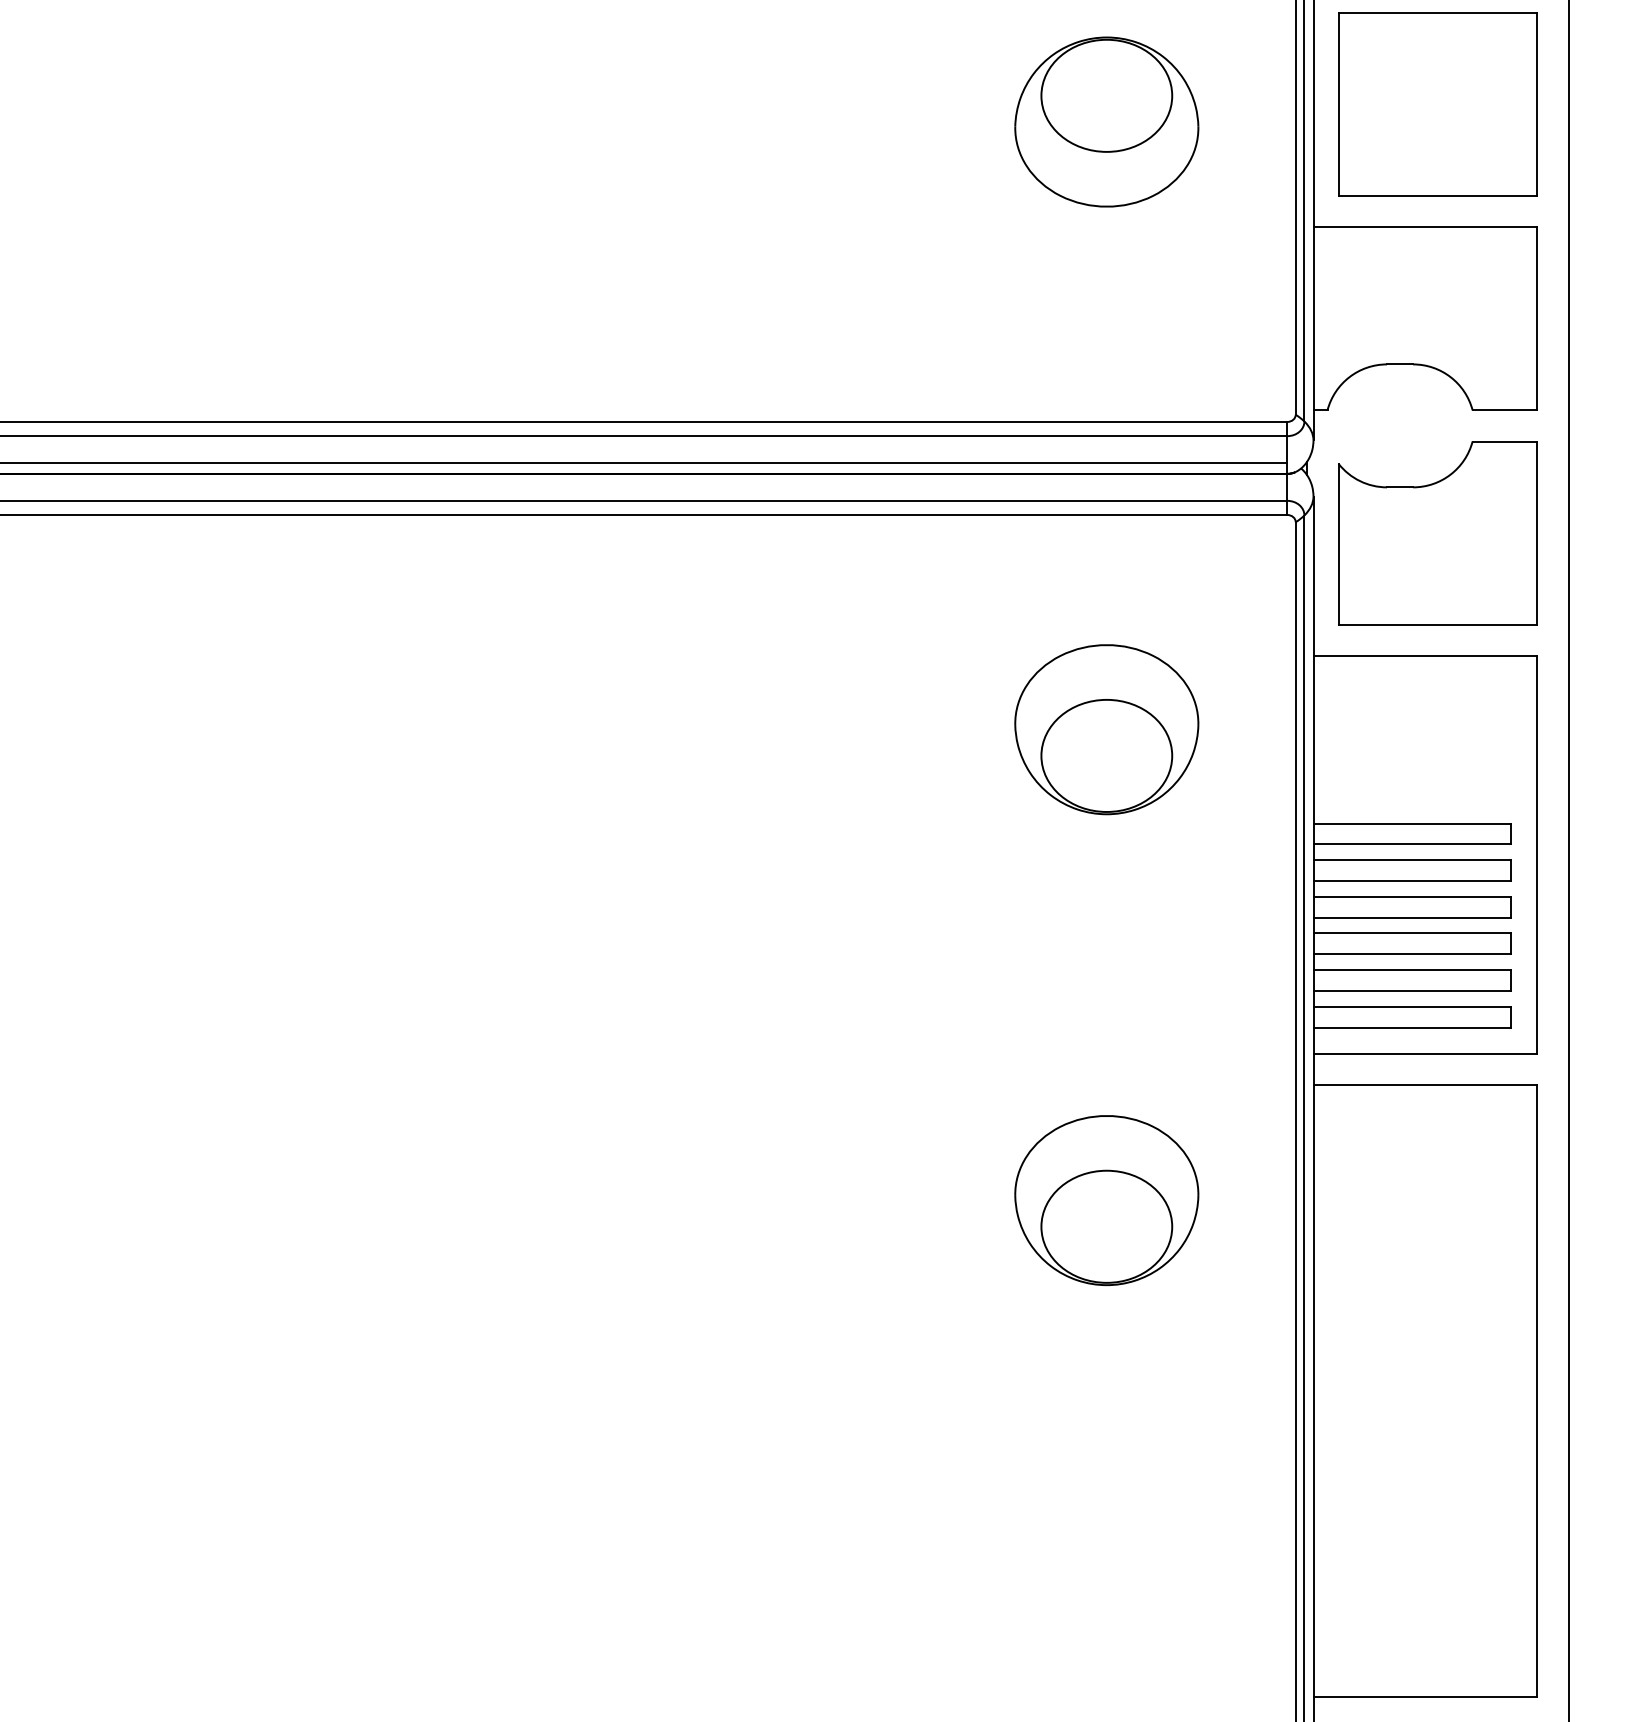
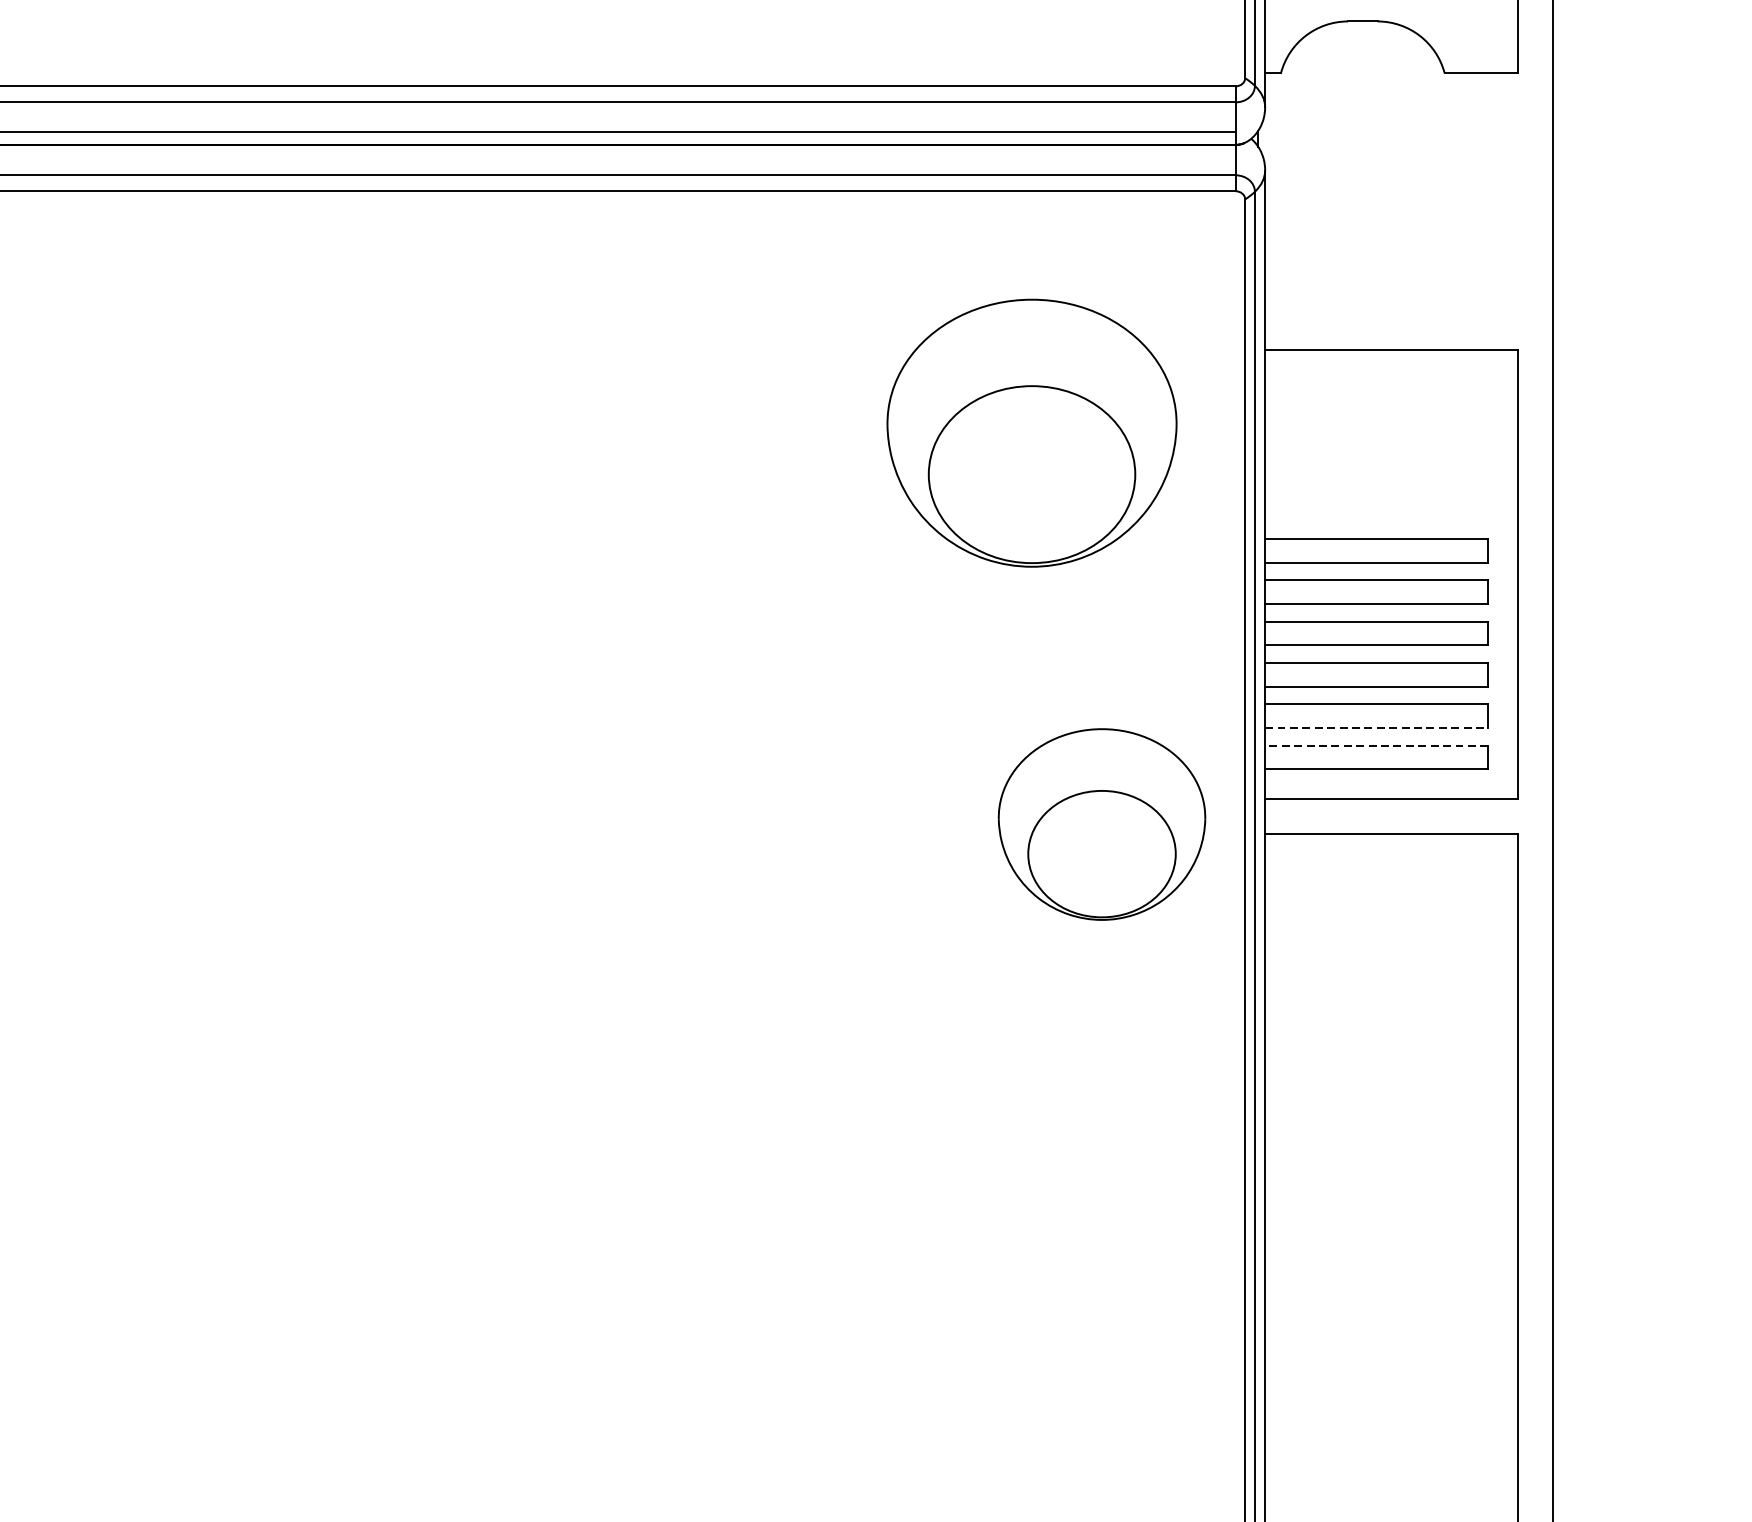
part: (1437, 533) -> (1405, 212), removed
part: (1106, 729) -> (1031, 433), size x1.4
line: (1412, 990) -> (1376, 727), solid -> dashed
line: (1412, 1006) -> (1376, 745), solid -> dashed
part: (1106, 1200) -> (1101, 824), moved

